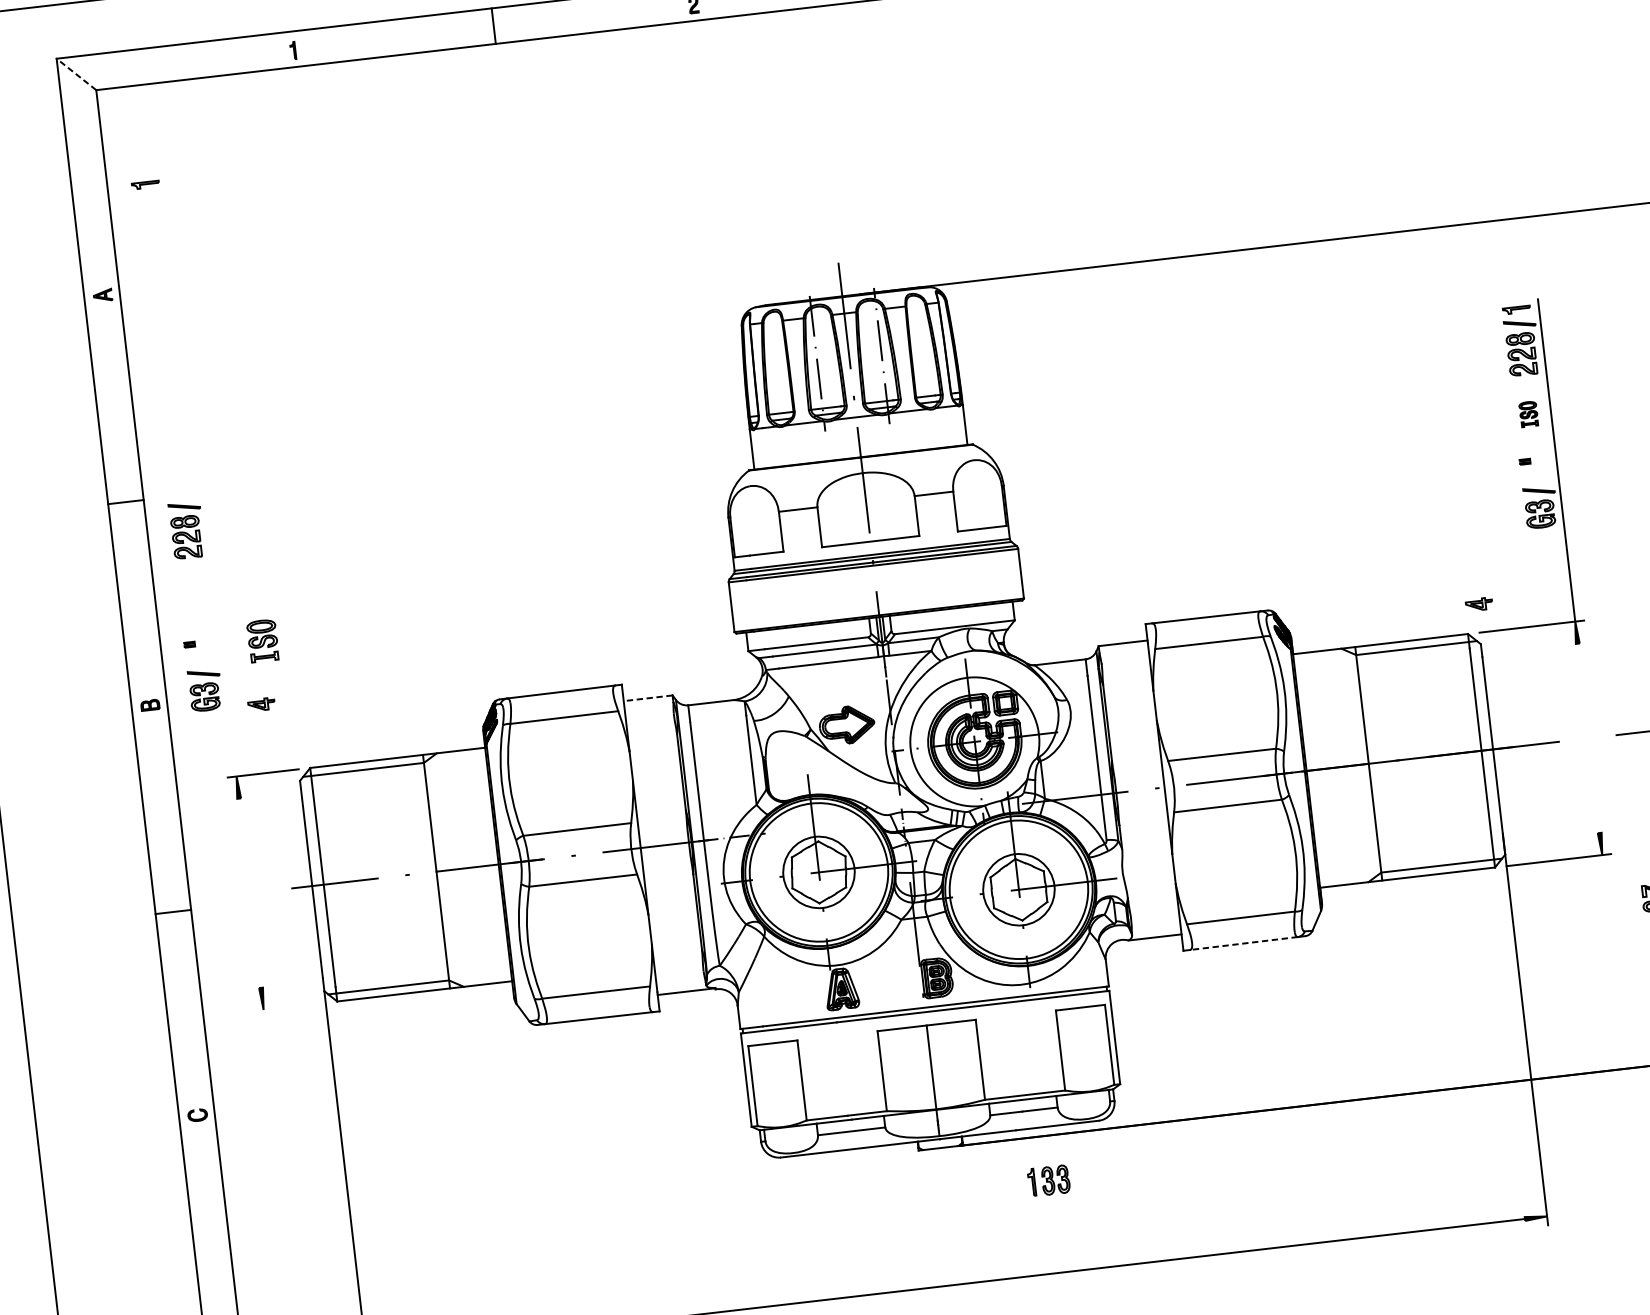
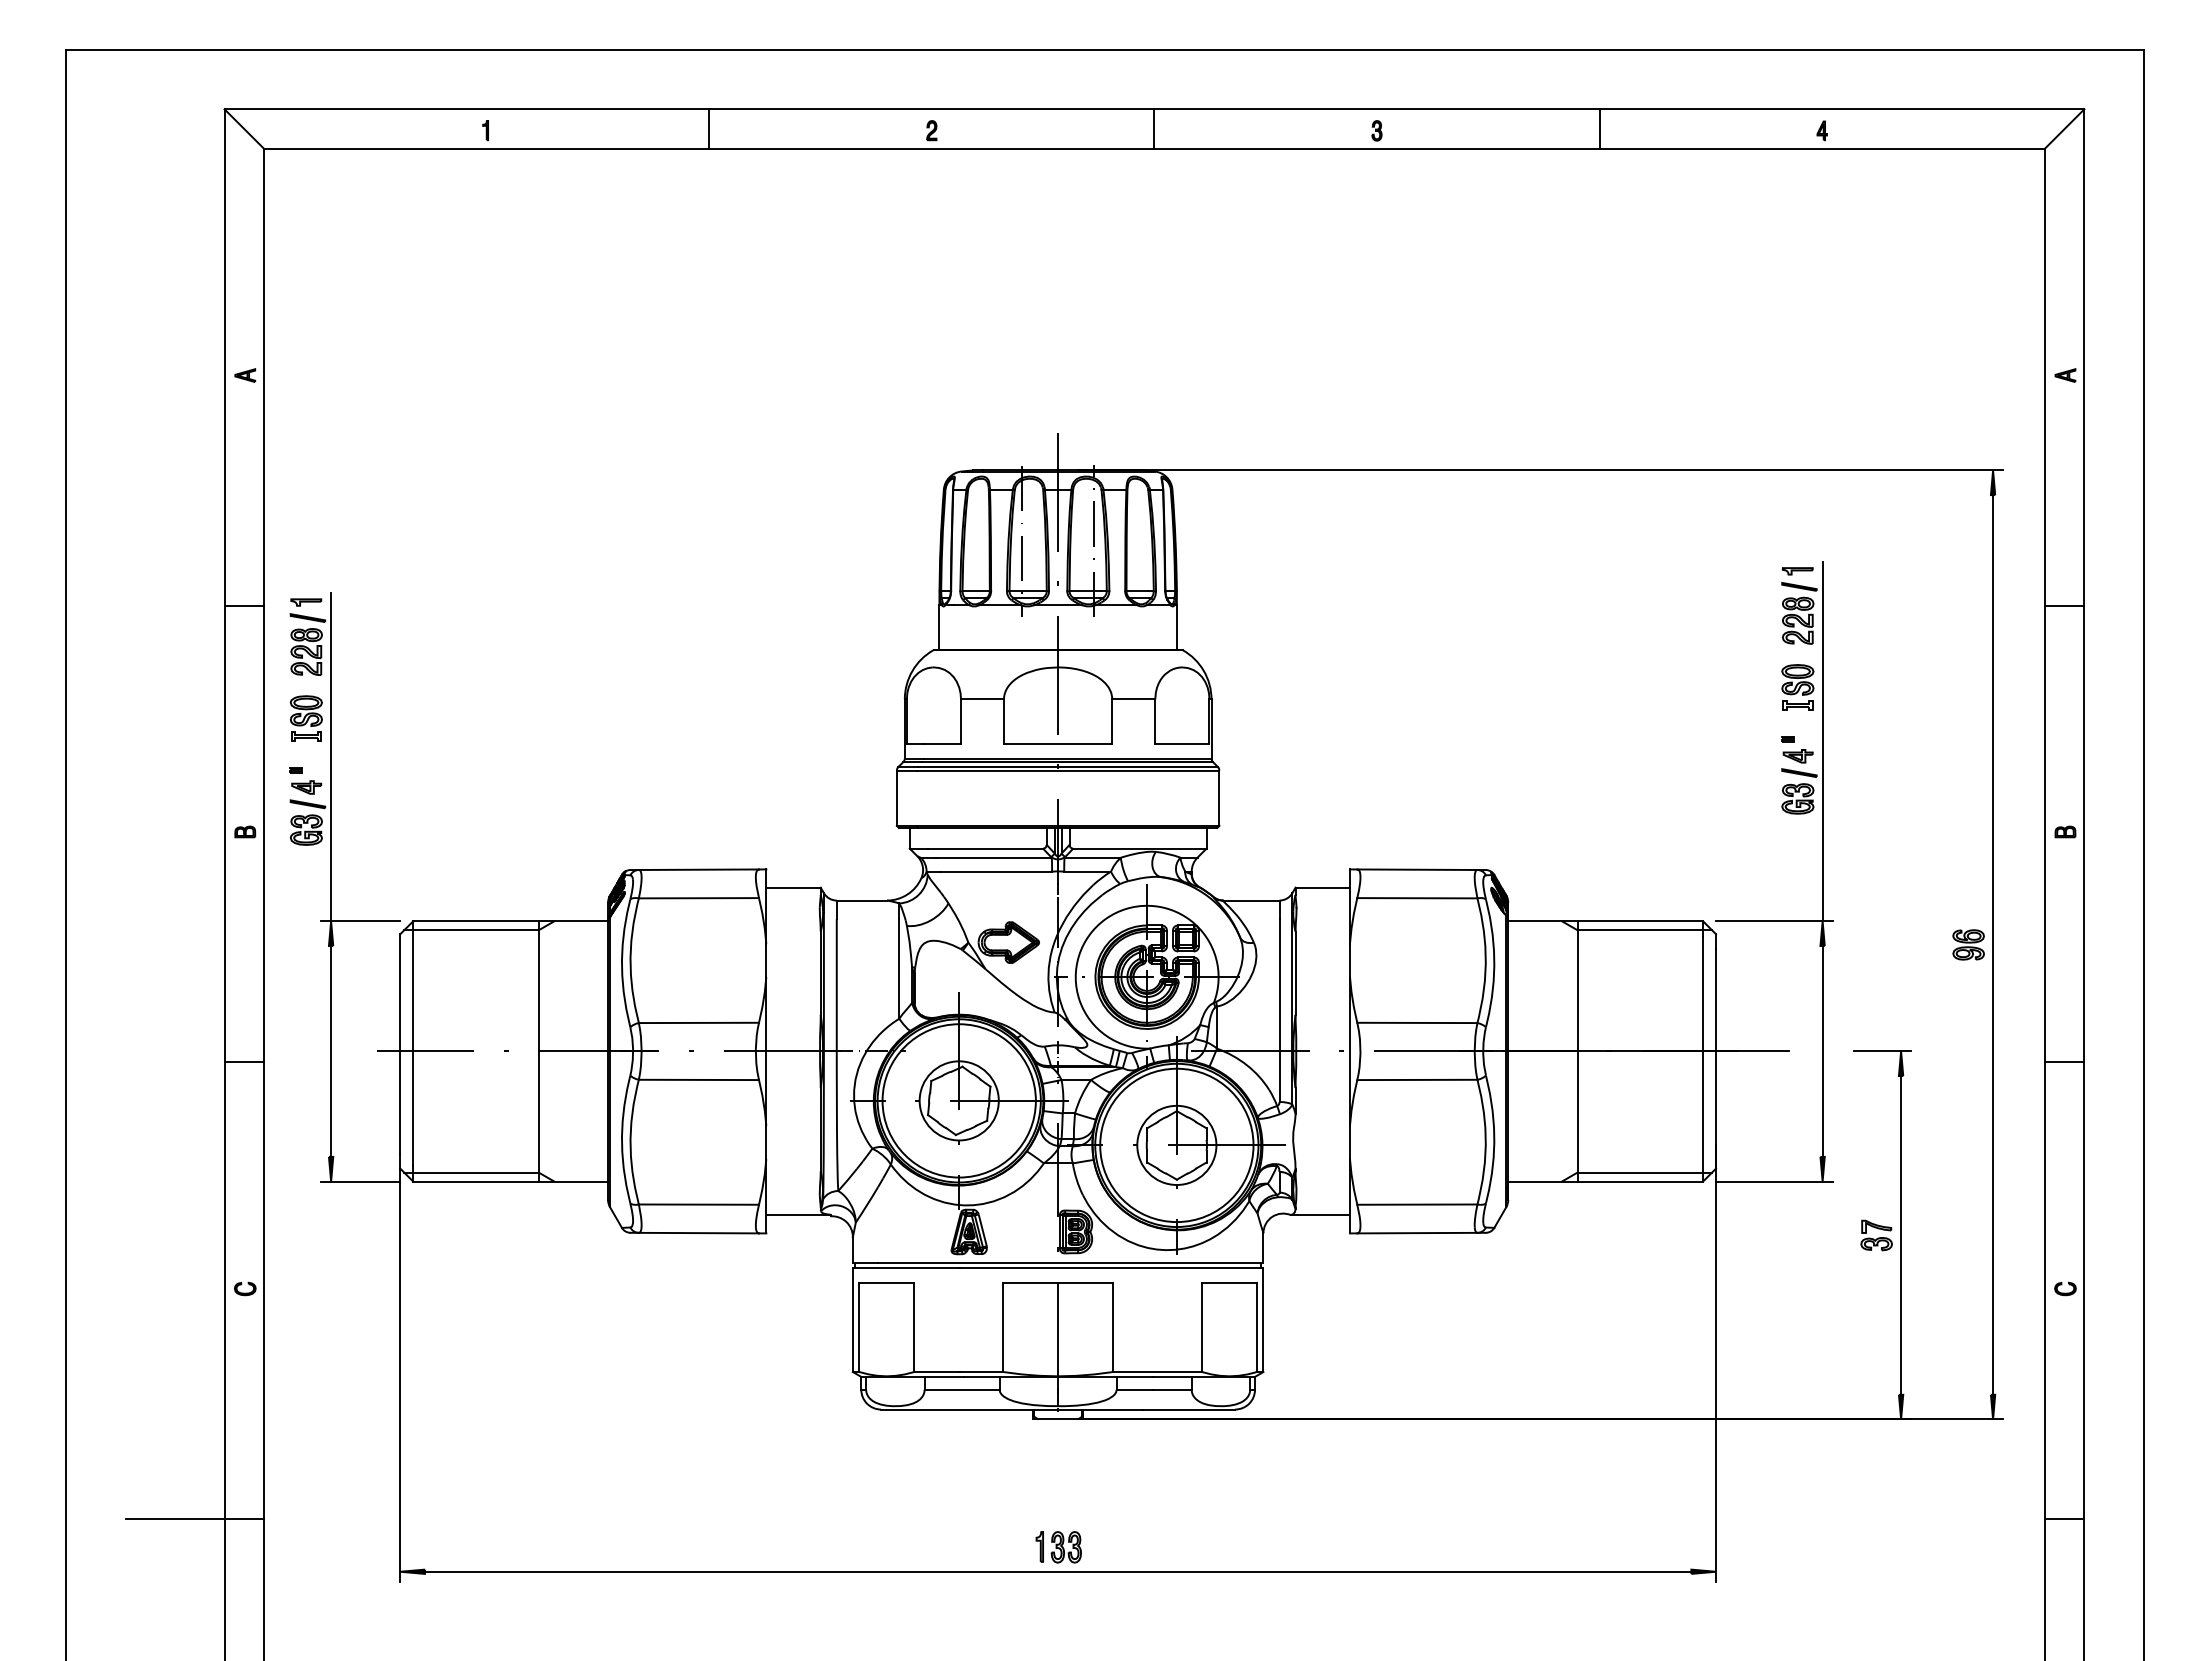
line: (76, 74) -> (244, 129), dashed -> solid
part: (145, 185) -> (306, 602), moved
part: (1528, 414) -> (1797, 687), size x1.67
part: (1478, 604) -> (1797, 756), moved
line: (219, 629) -> (331, 757), added
part: (262, 640) -> (305, 718), moved
line: (648, 698) -> (793, 887), dashed -> solid
part: (261, 704) -> (306, 787), moved
line: (1588, 737) -> (1822, 1050), added
line: (250, 892) -> (331, 1050), added
line: (1243, 943) -> (1416, 1233), dashed -> solid
line: (290, 1006) -> (360, 1181), added
part: (1048, 1181) -> (1058, 1547), moved

